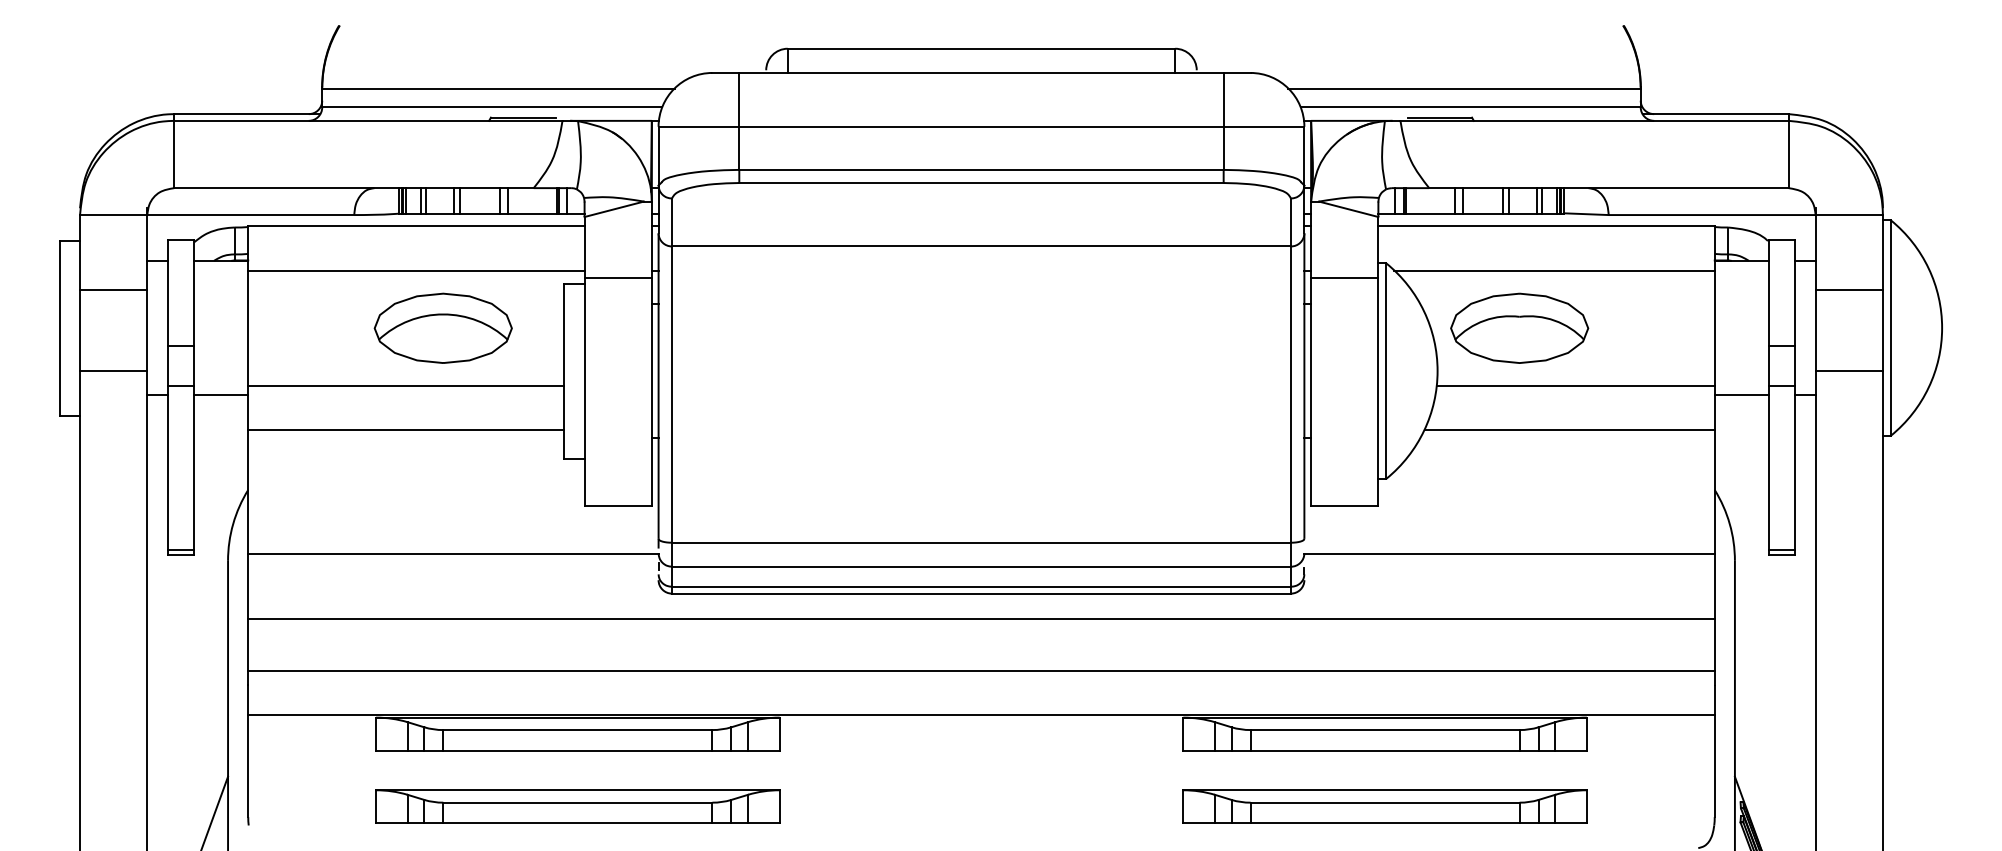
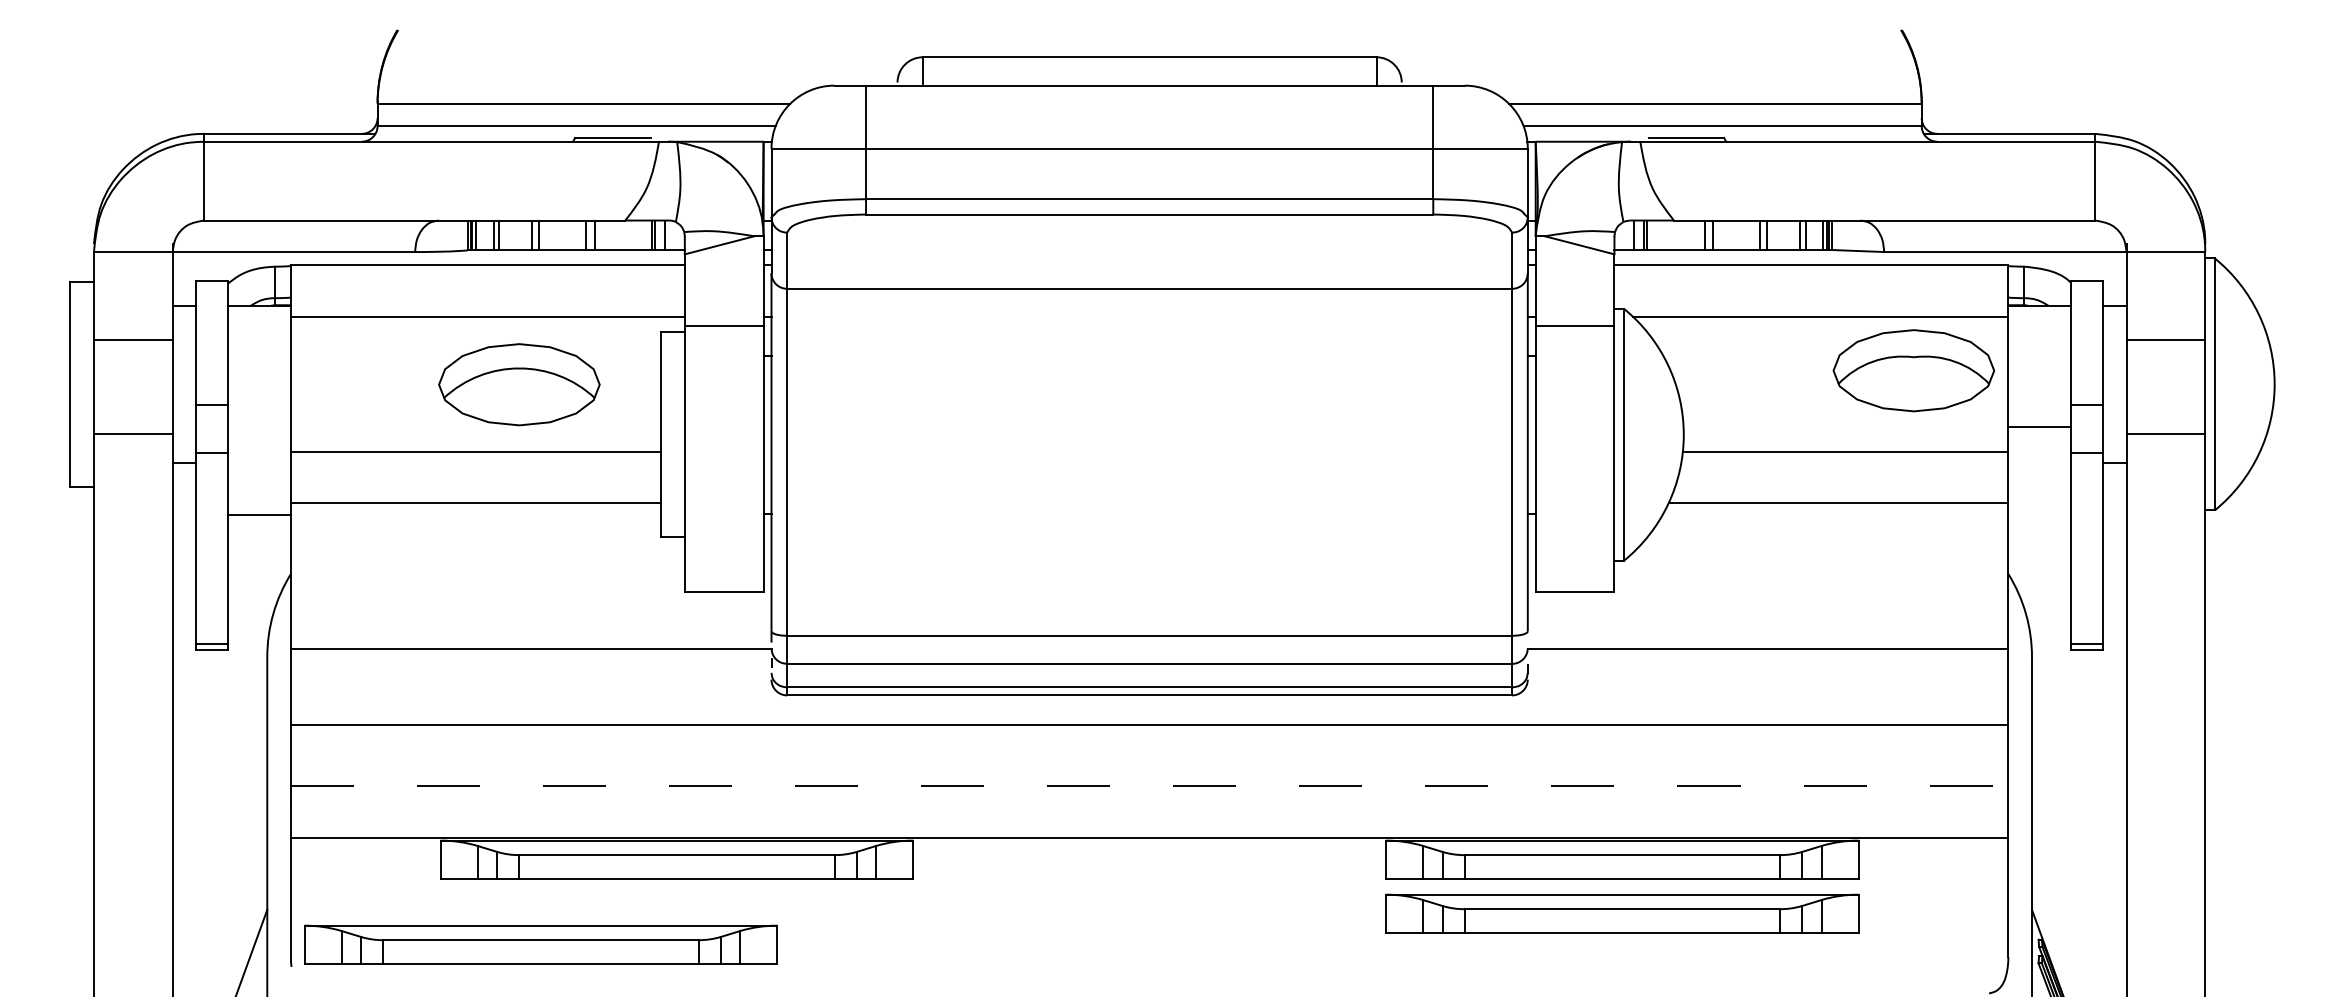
part: (1519, 328) -> (1913, 370), moved
line: (220, 395) -> (258, 515), moved
line: (1741, 395) -> (2039, 427), moved
line: (981, 670) -> (1149, 785), solid -> dashed
part: (577, 806) -> (540, 944), moved
part: (1385, 806) -> (1622, 913), moved

